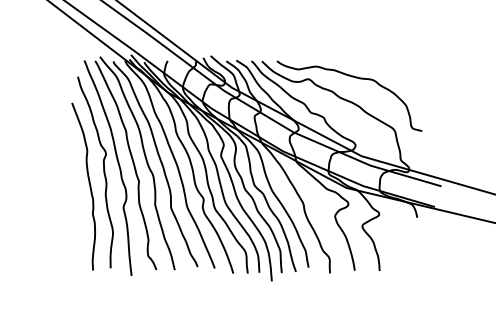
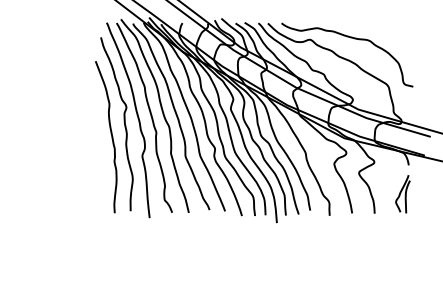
part: (410, 249) -> (402, 194), added

